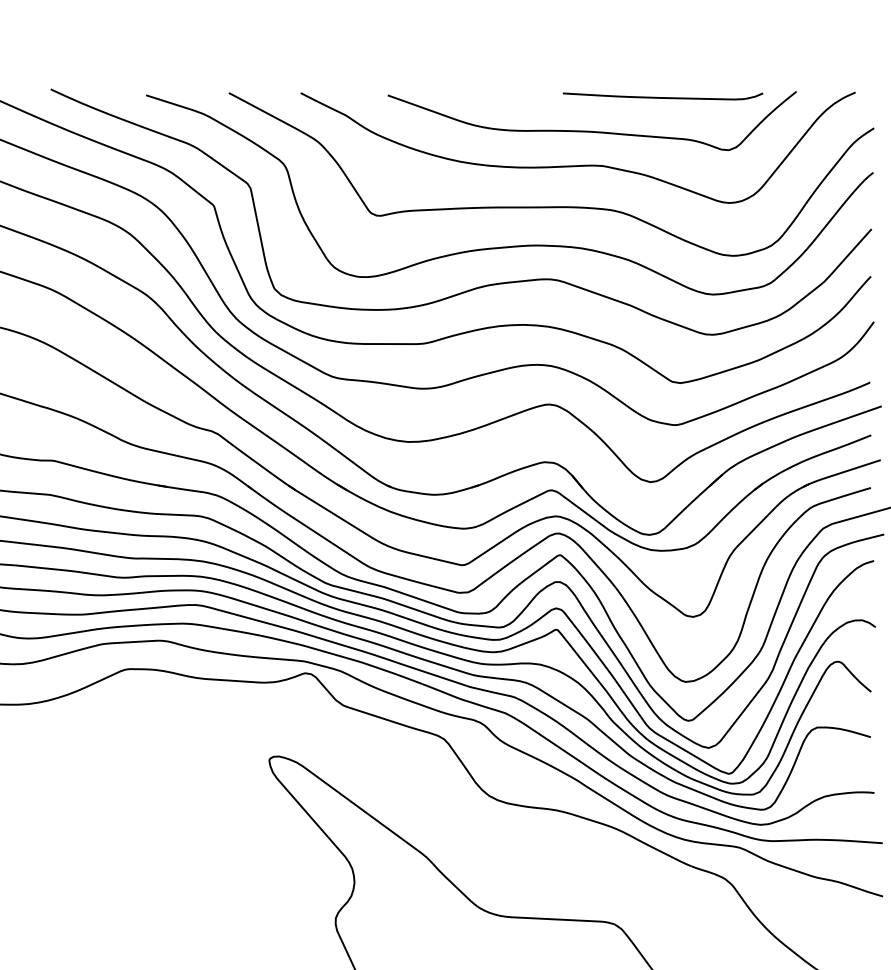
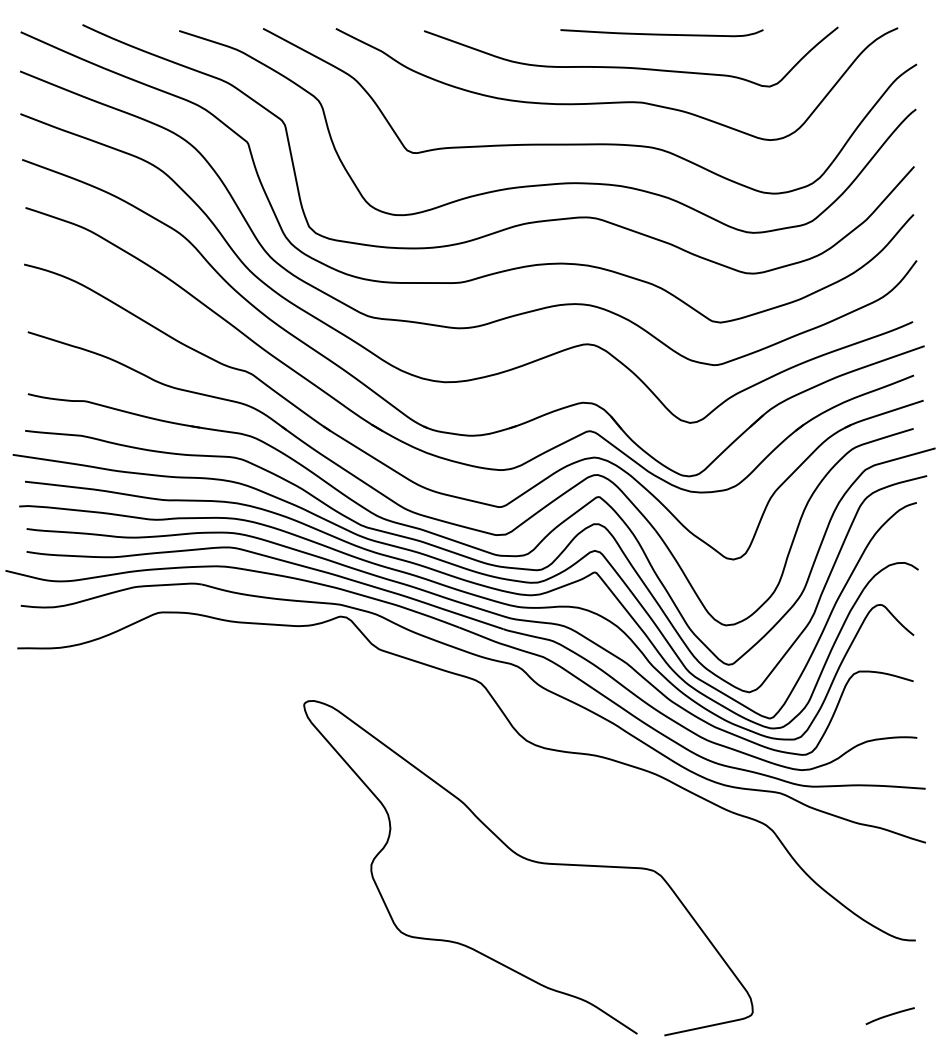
curve: (662, 96) -> (661, 33), moved

